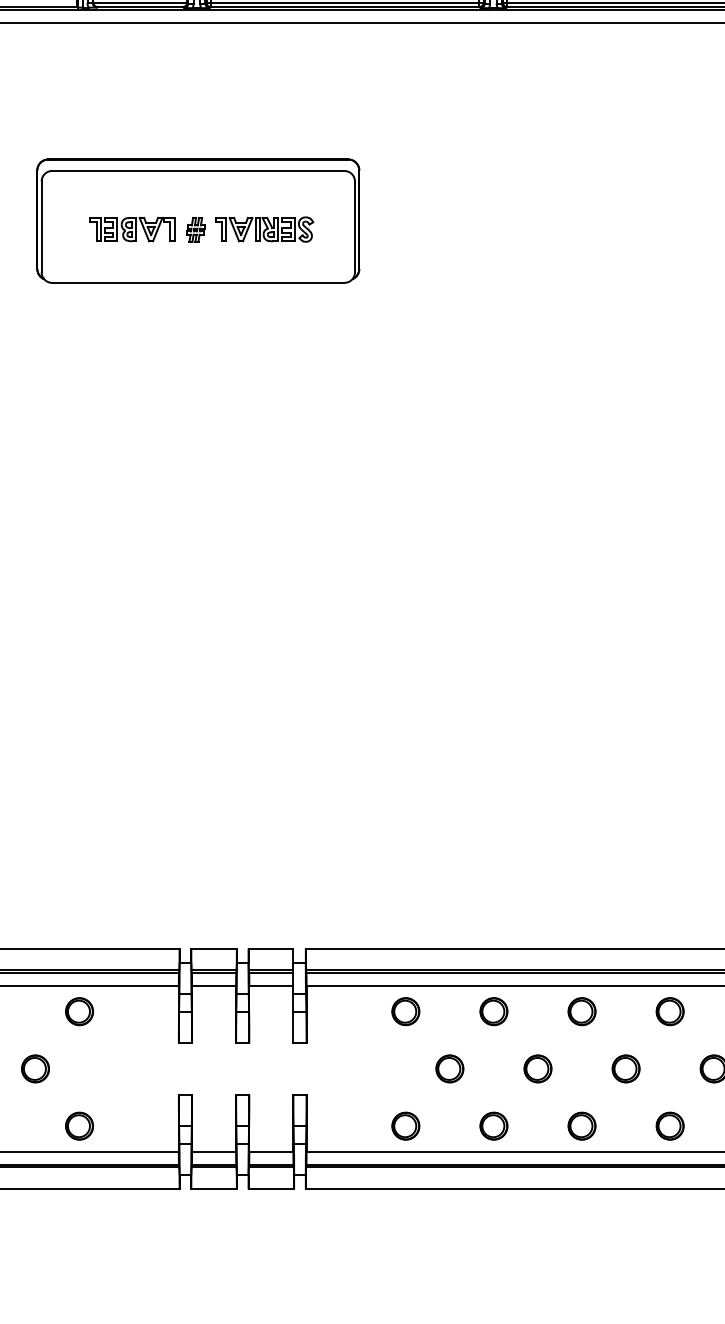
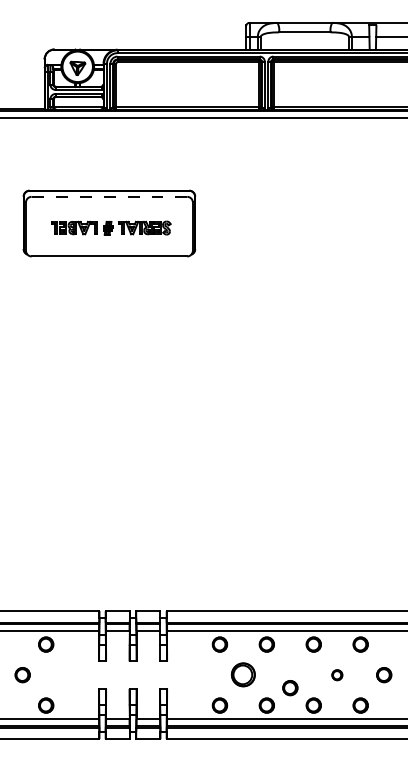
line: (198, 170) -> (109, 196), solid -> dashed
circle: (450, 1069) -> (243, 675), size x1.6
circle: (538, 1069) -> (290, 688), moved
part: (626, 1069) -> (337, 675), size x0.7

